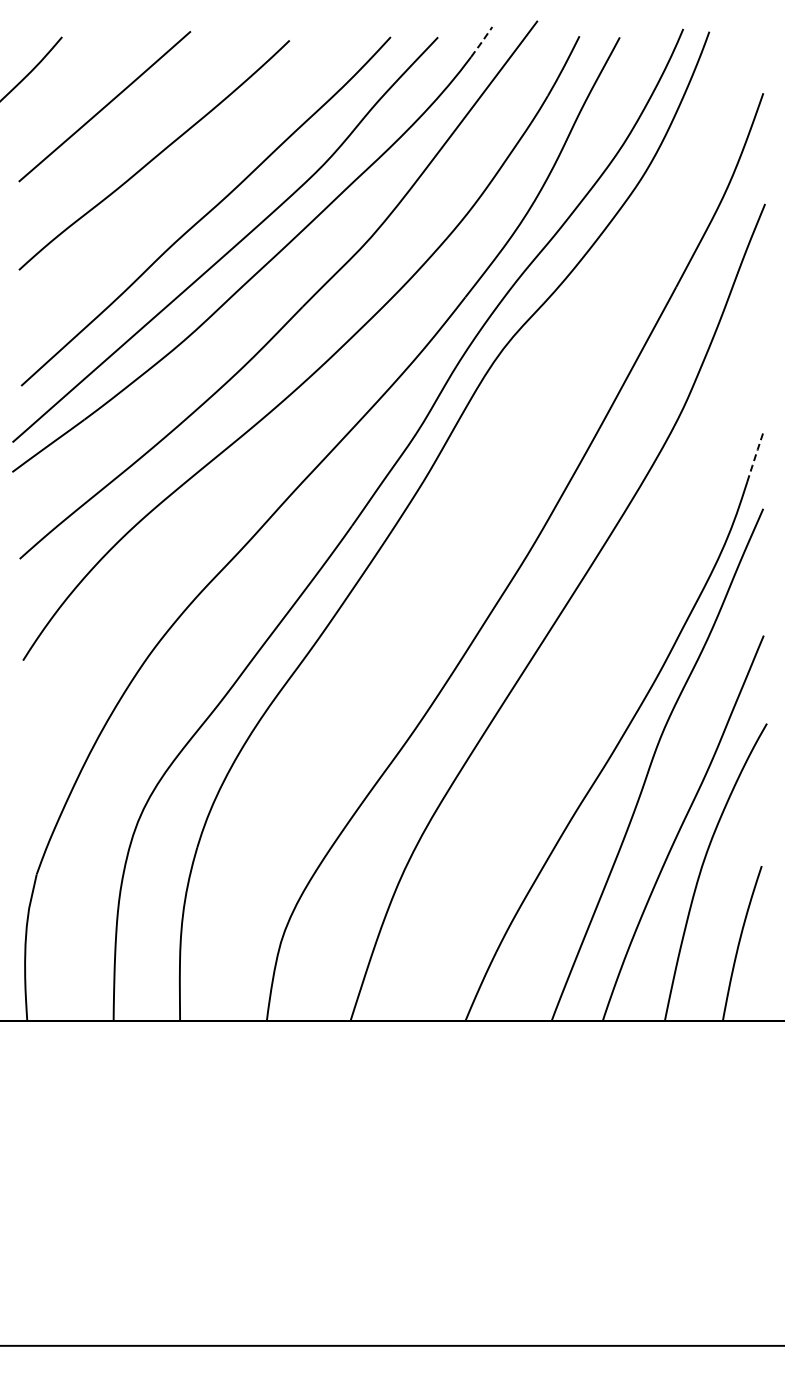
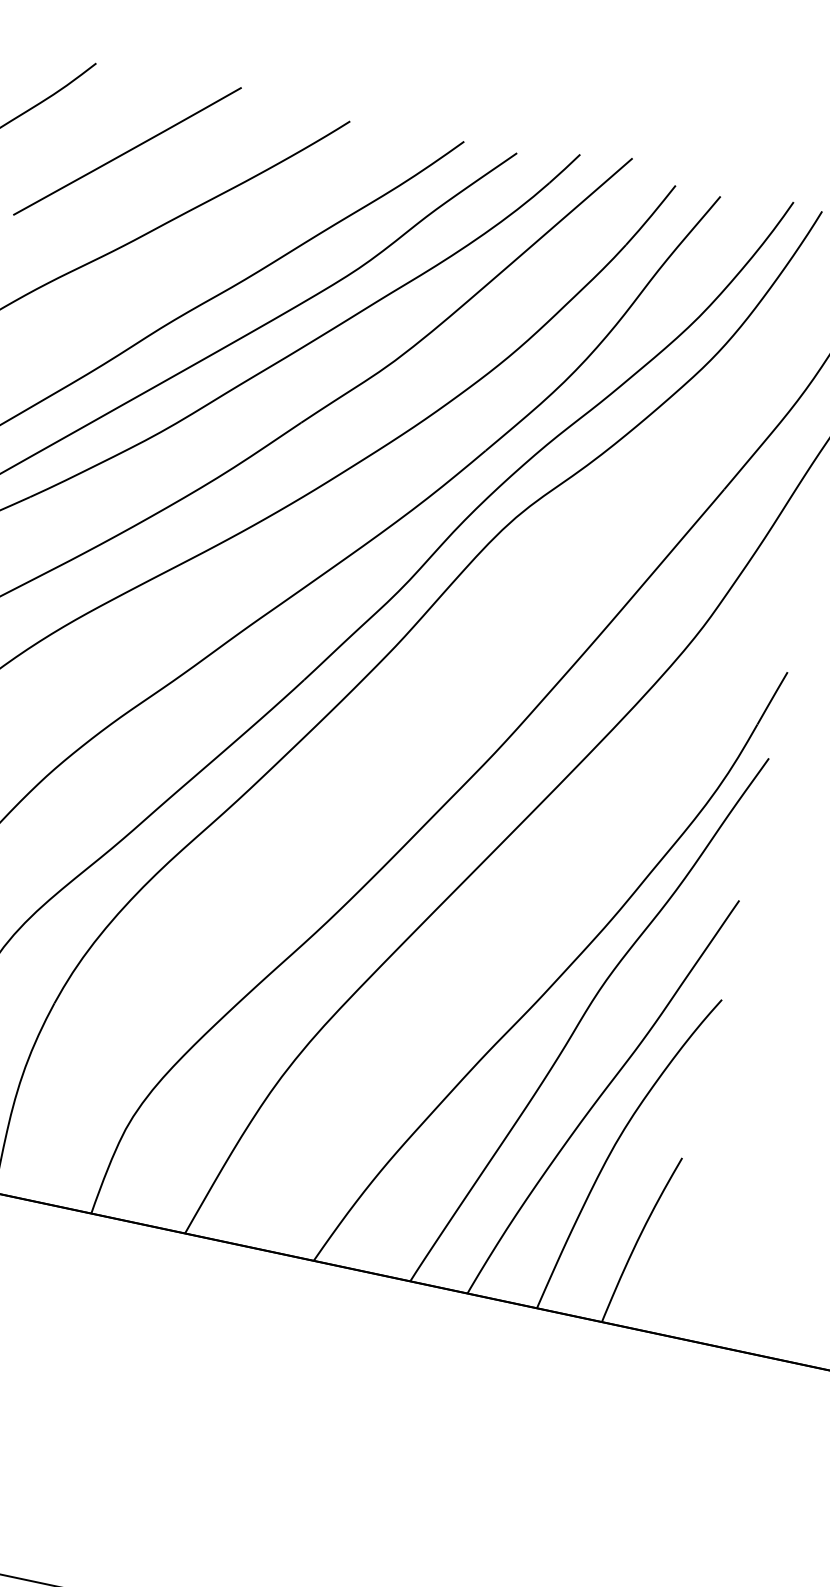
line: (481, 42) -> (564, 169), dashed -> solid
line: (755, 456) -> (772, 697), dashed -> solid

